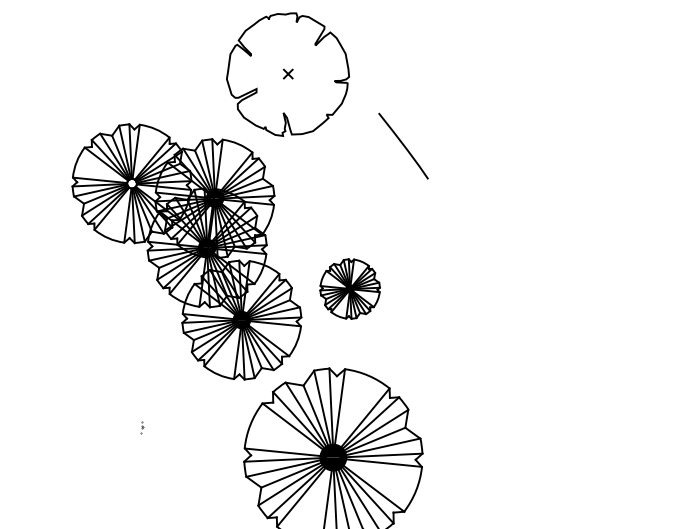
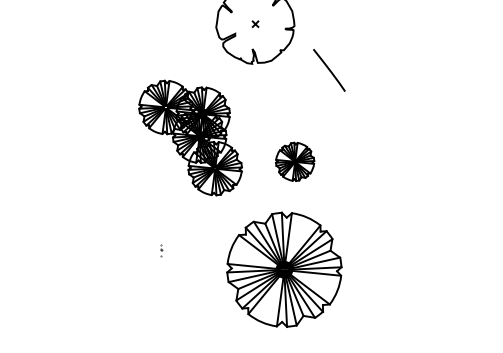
part: (186, 250) -> (190, 137), size x0.7
part: (142, 427) -> (162, 250), size x1.6

